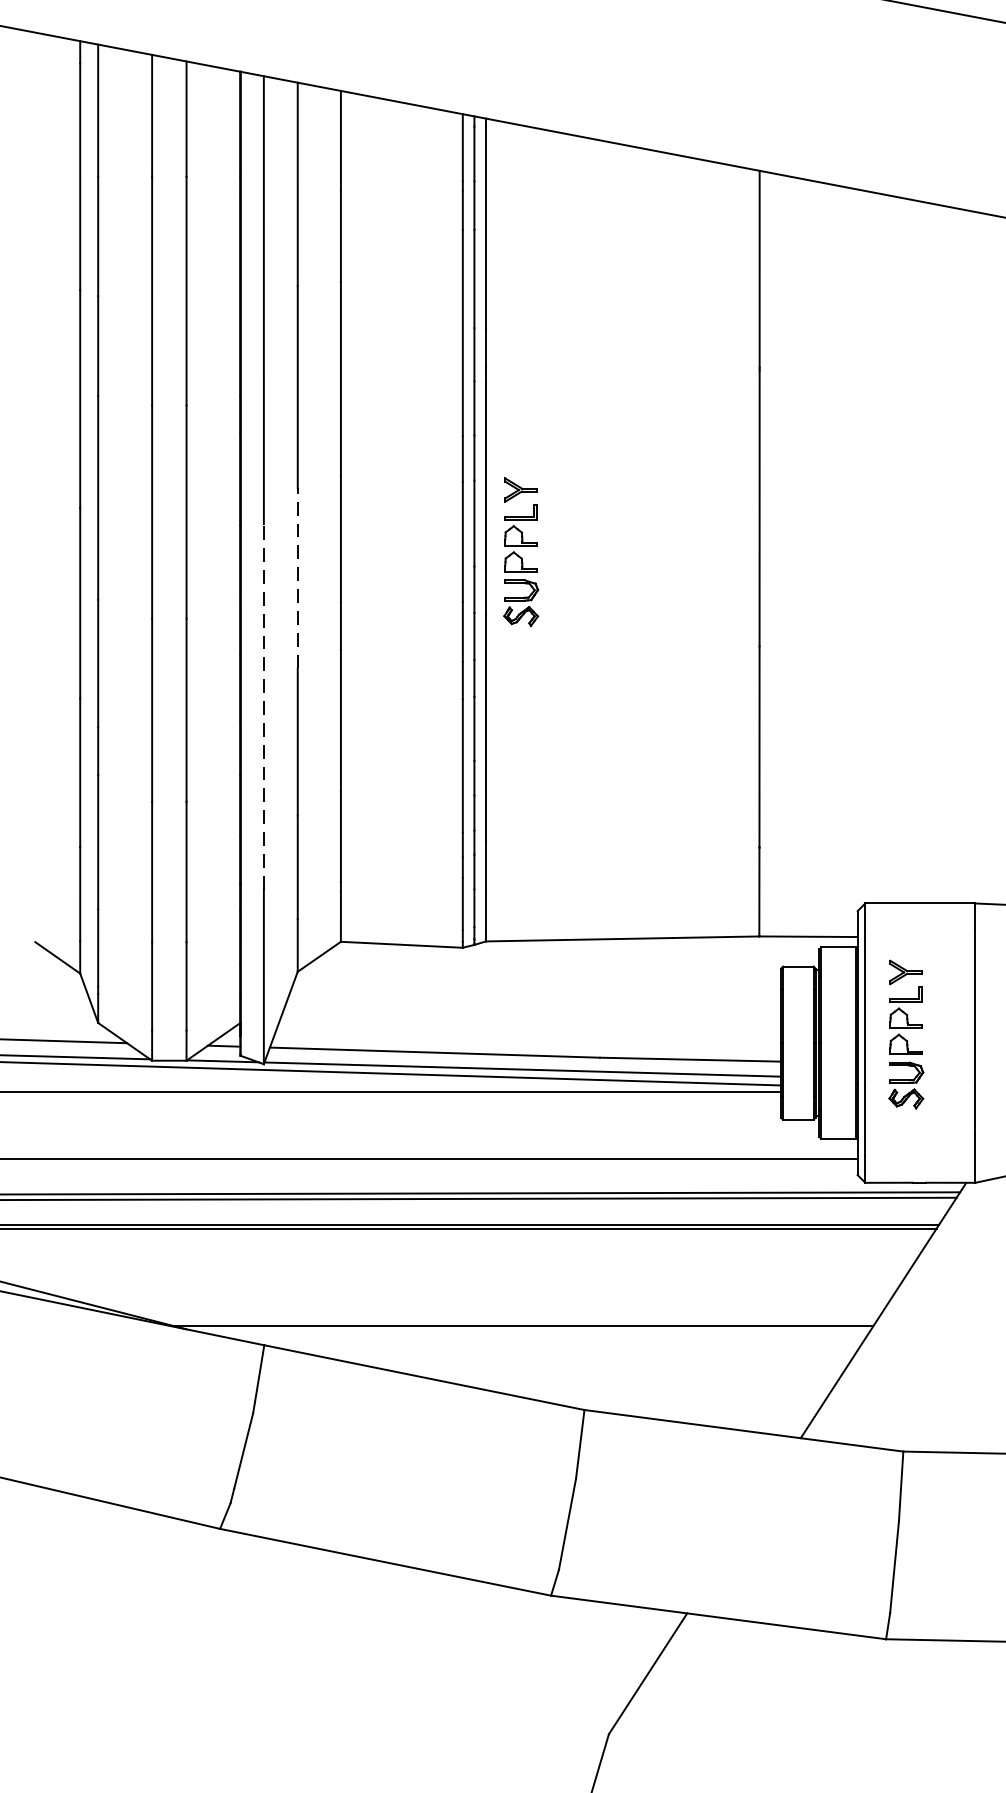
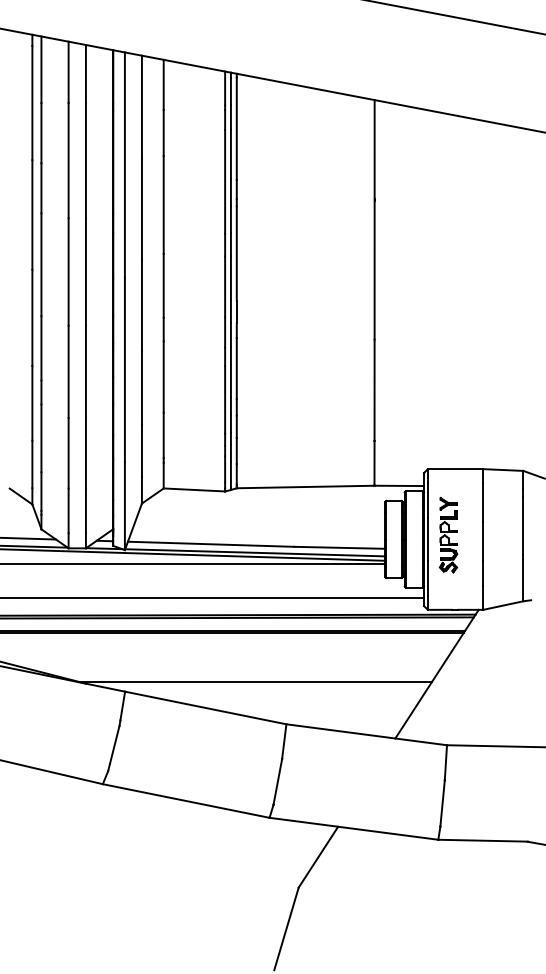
part: (521, 552) -> (254, 292), removed
line: (296, 576) -> (141, 304), dashed -> solid
line: (263, 705) -> (124, 369), dashed -> solid

